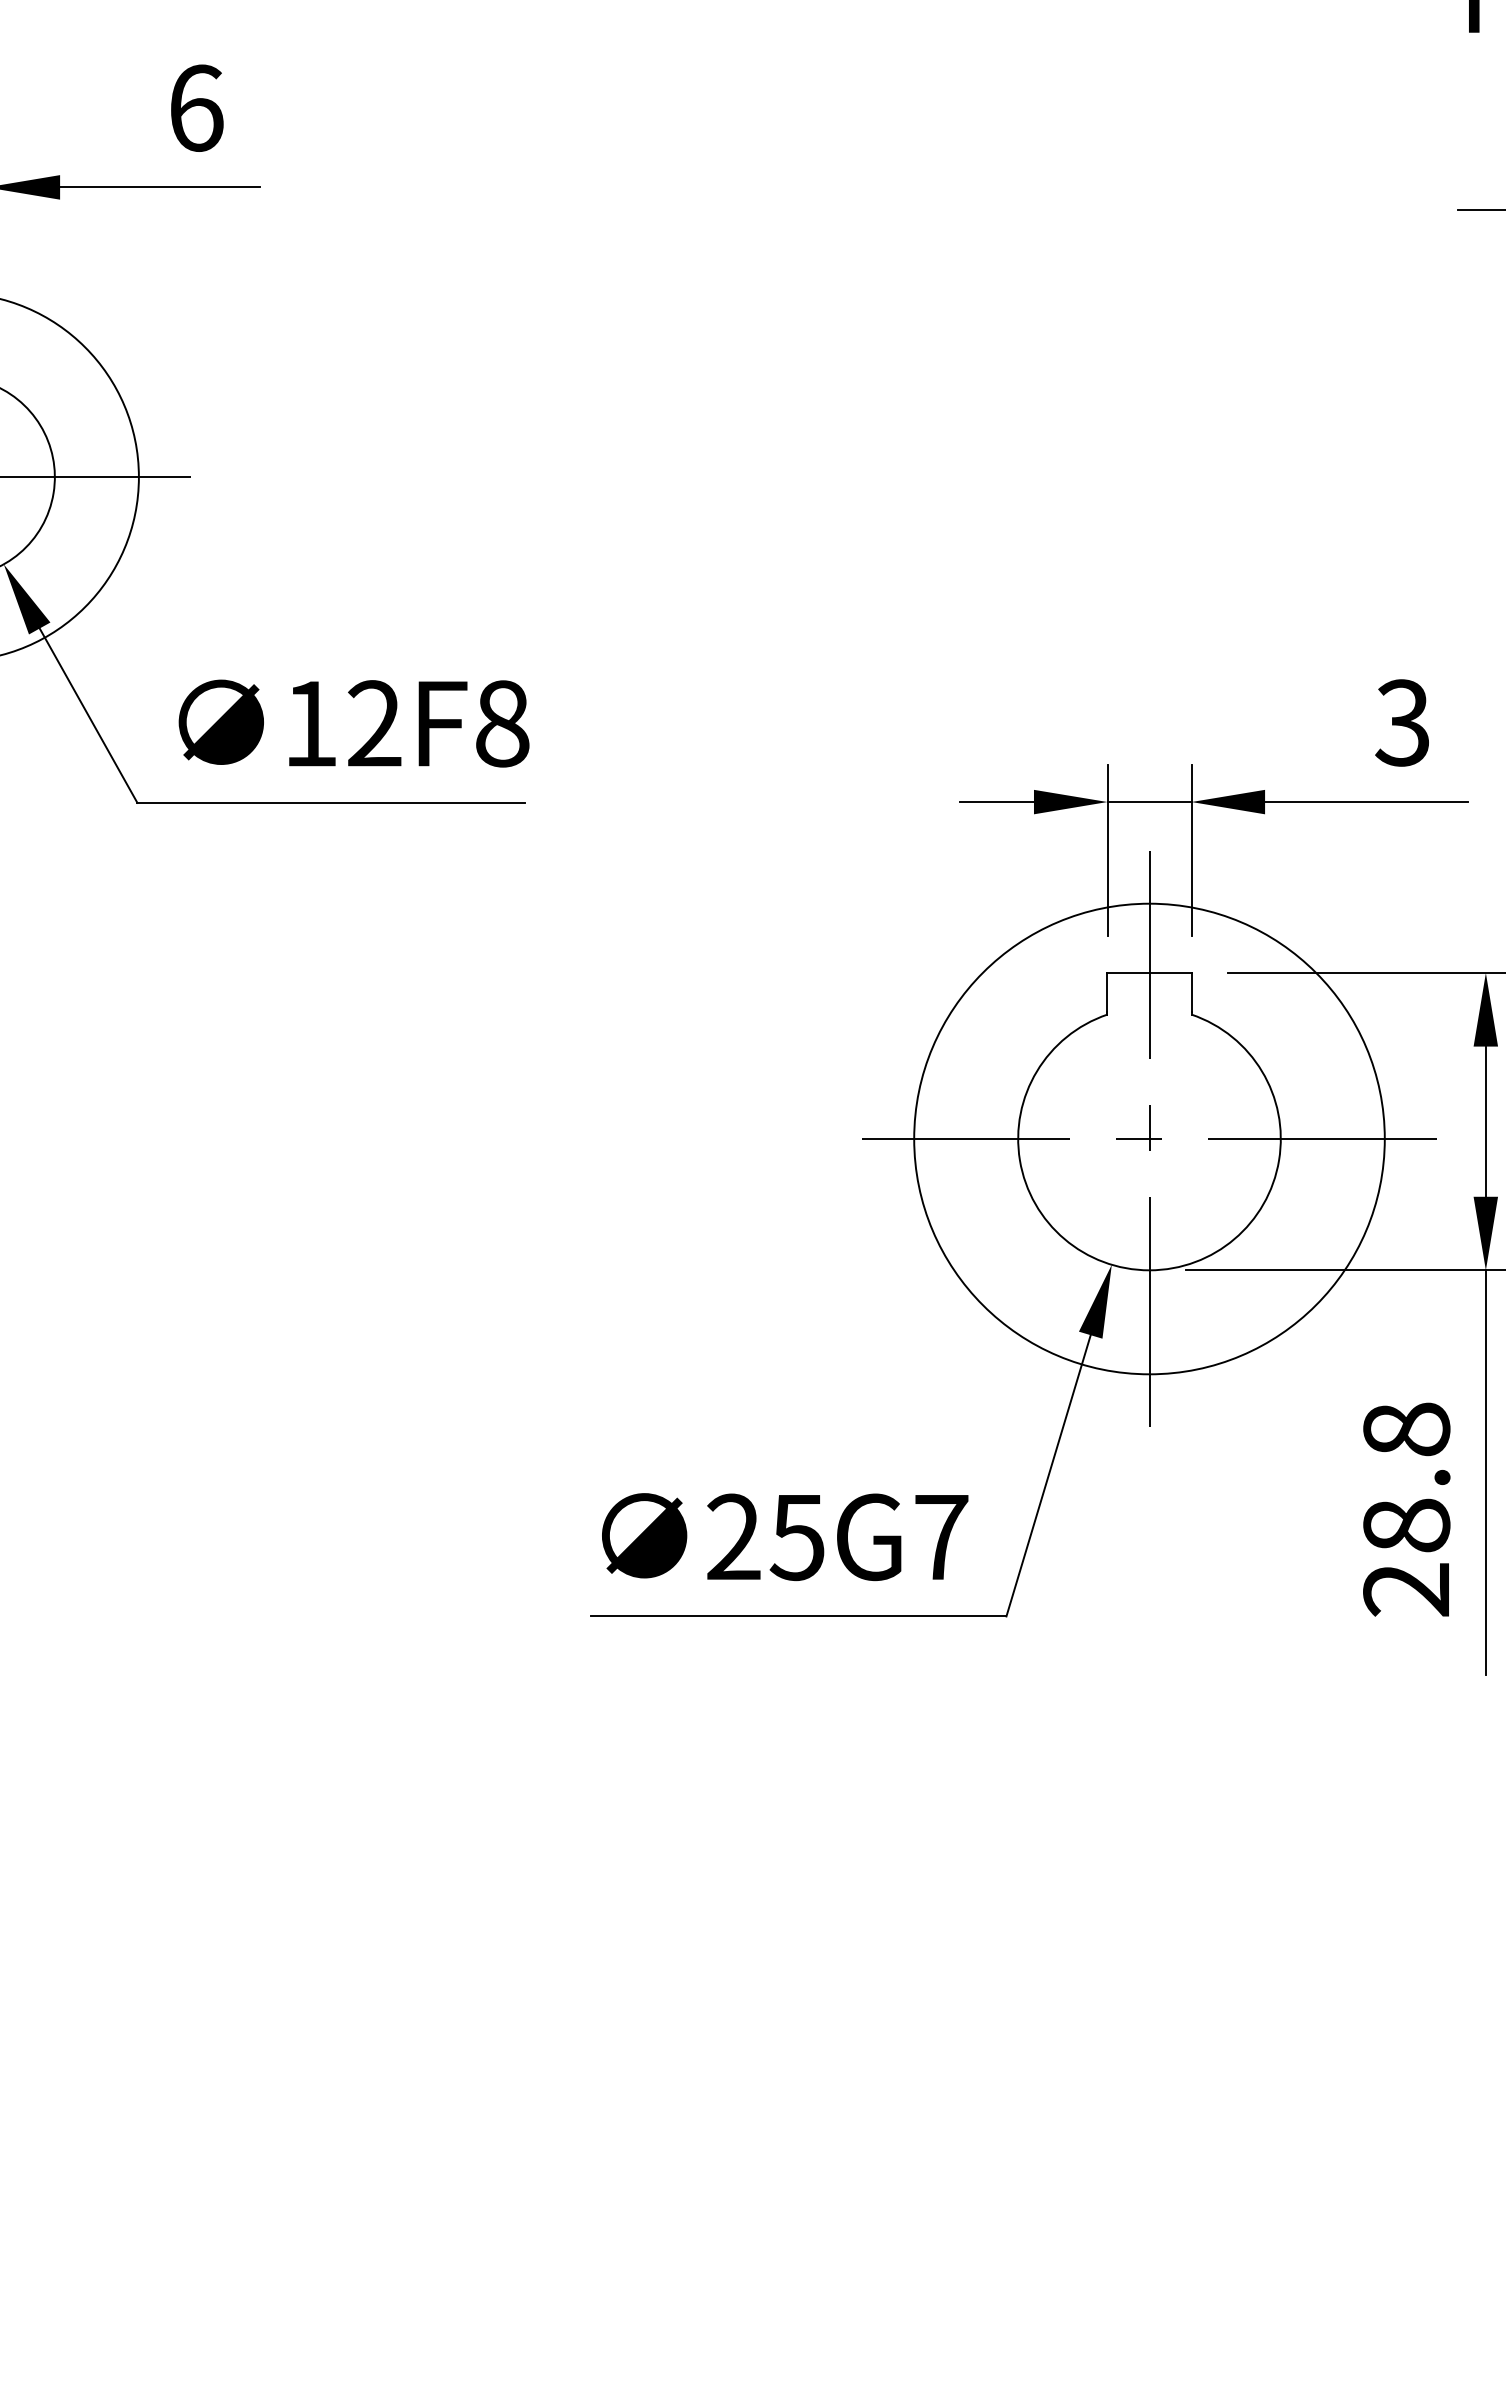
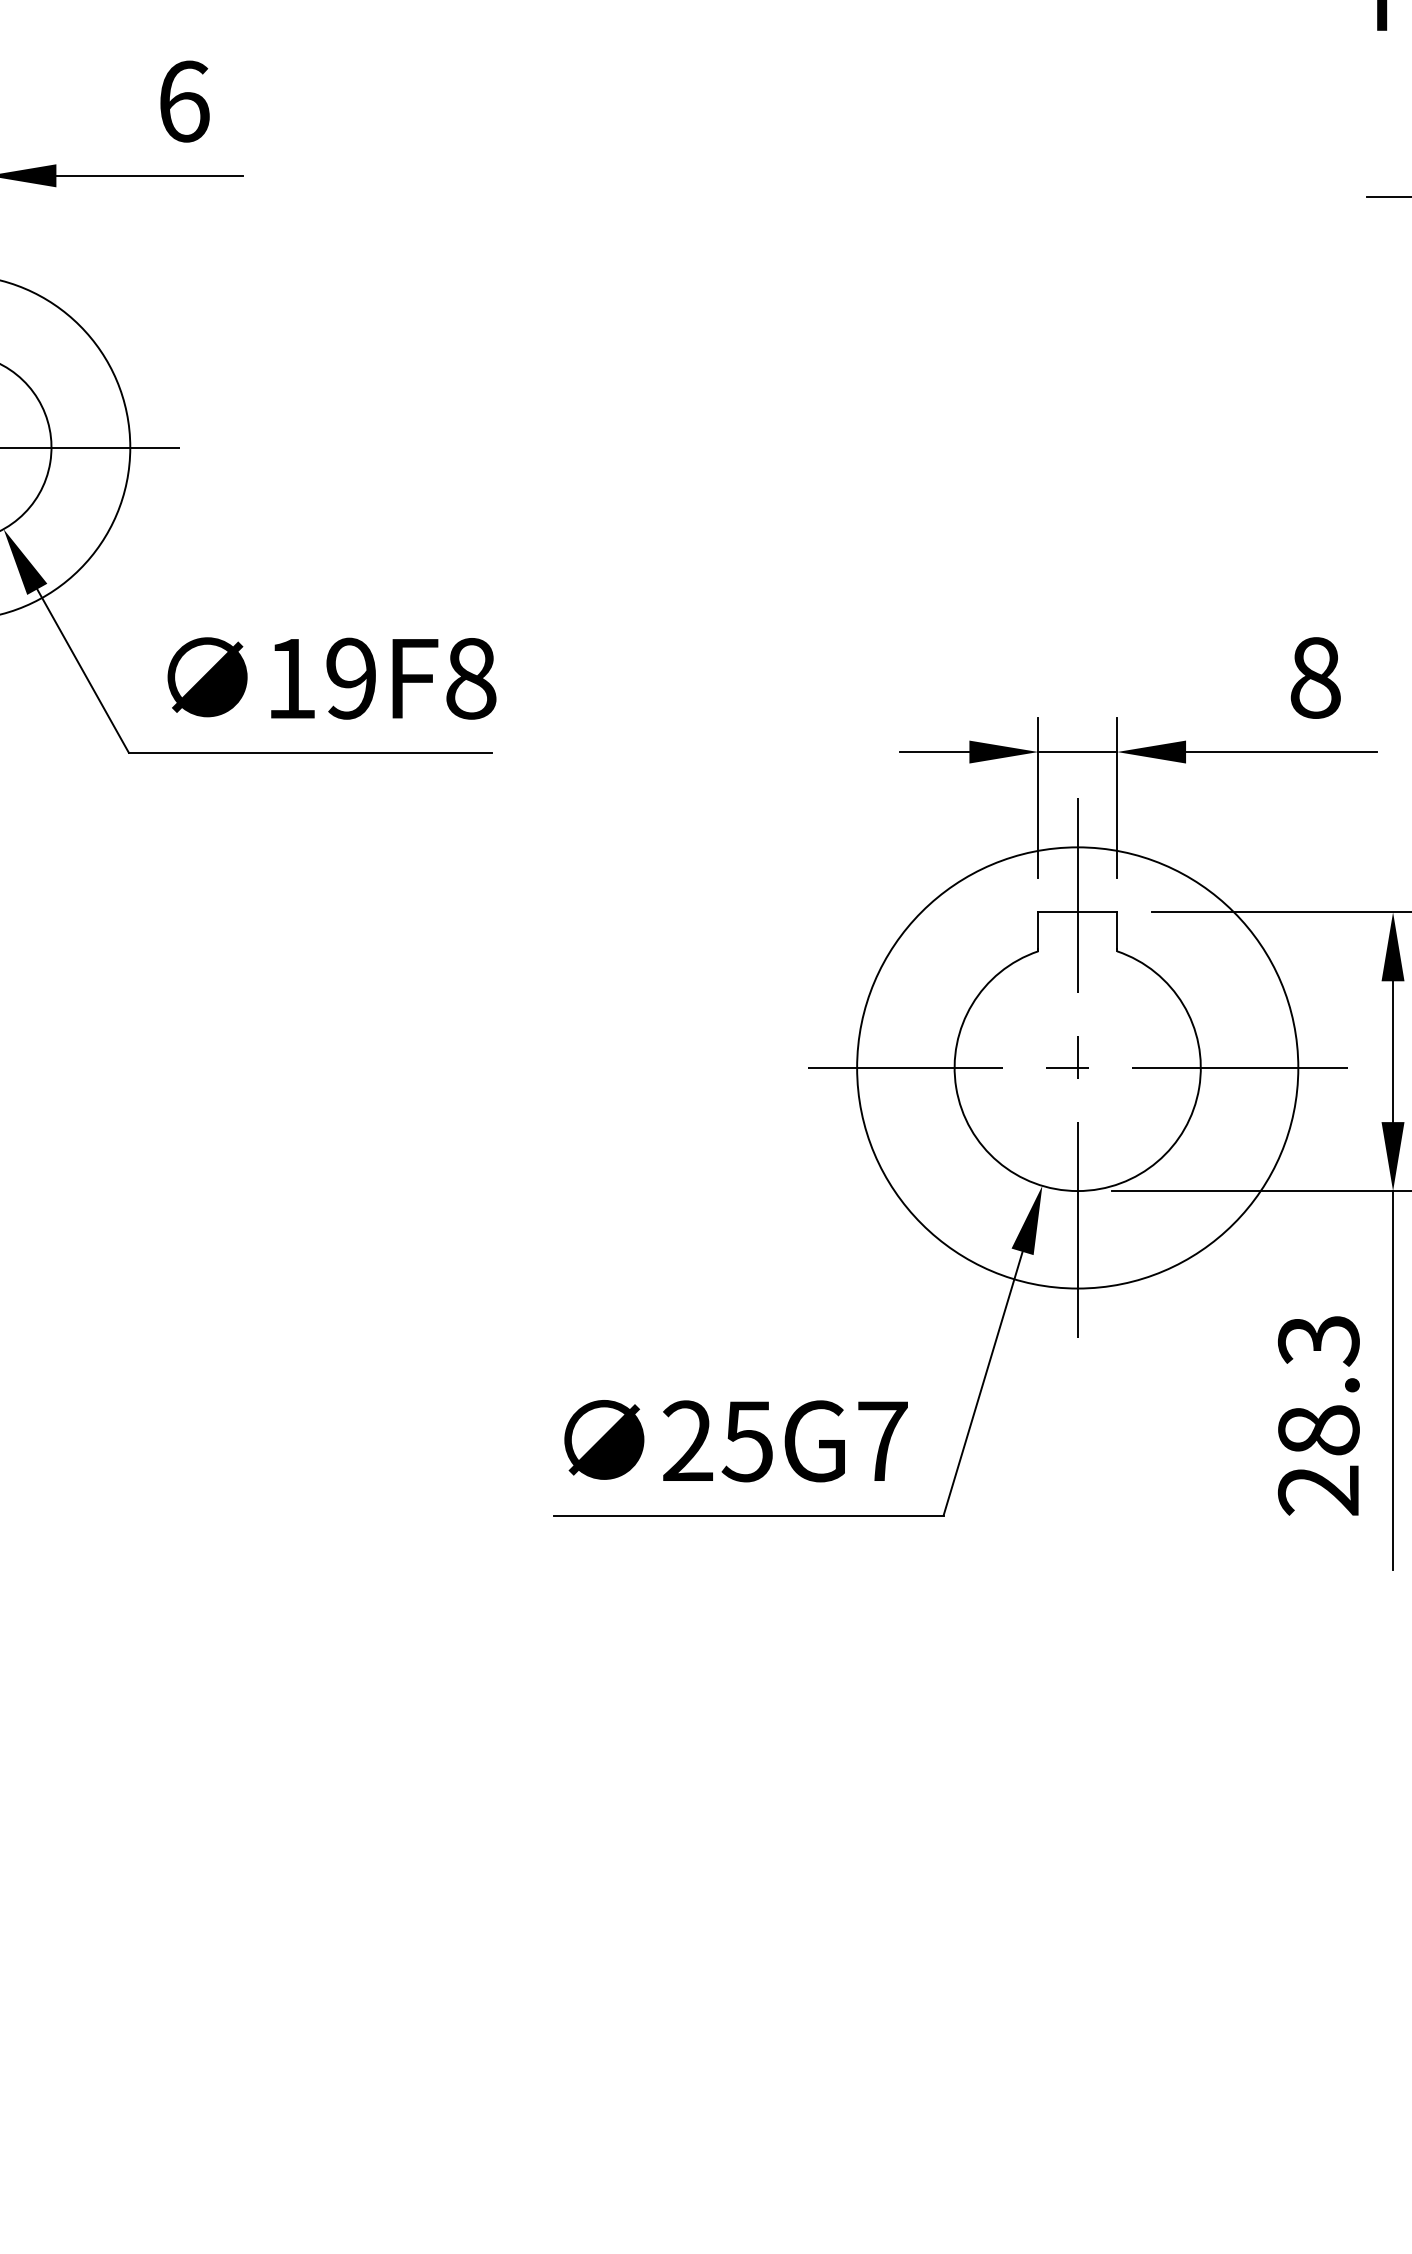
text: (1402, 722) -> (1314, 677), 3 -> 8
text: (374, 723) -> (351, 678), 12F8 -> 19F8
text: (1406, 1429) -> (1318, 1340), 28.8 -> 28.3

